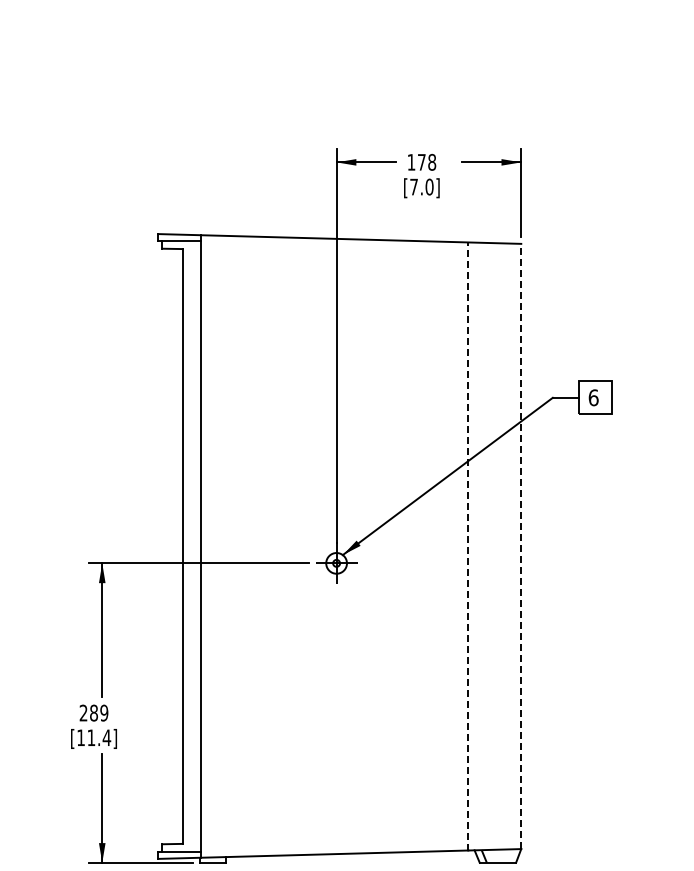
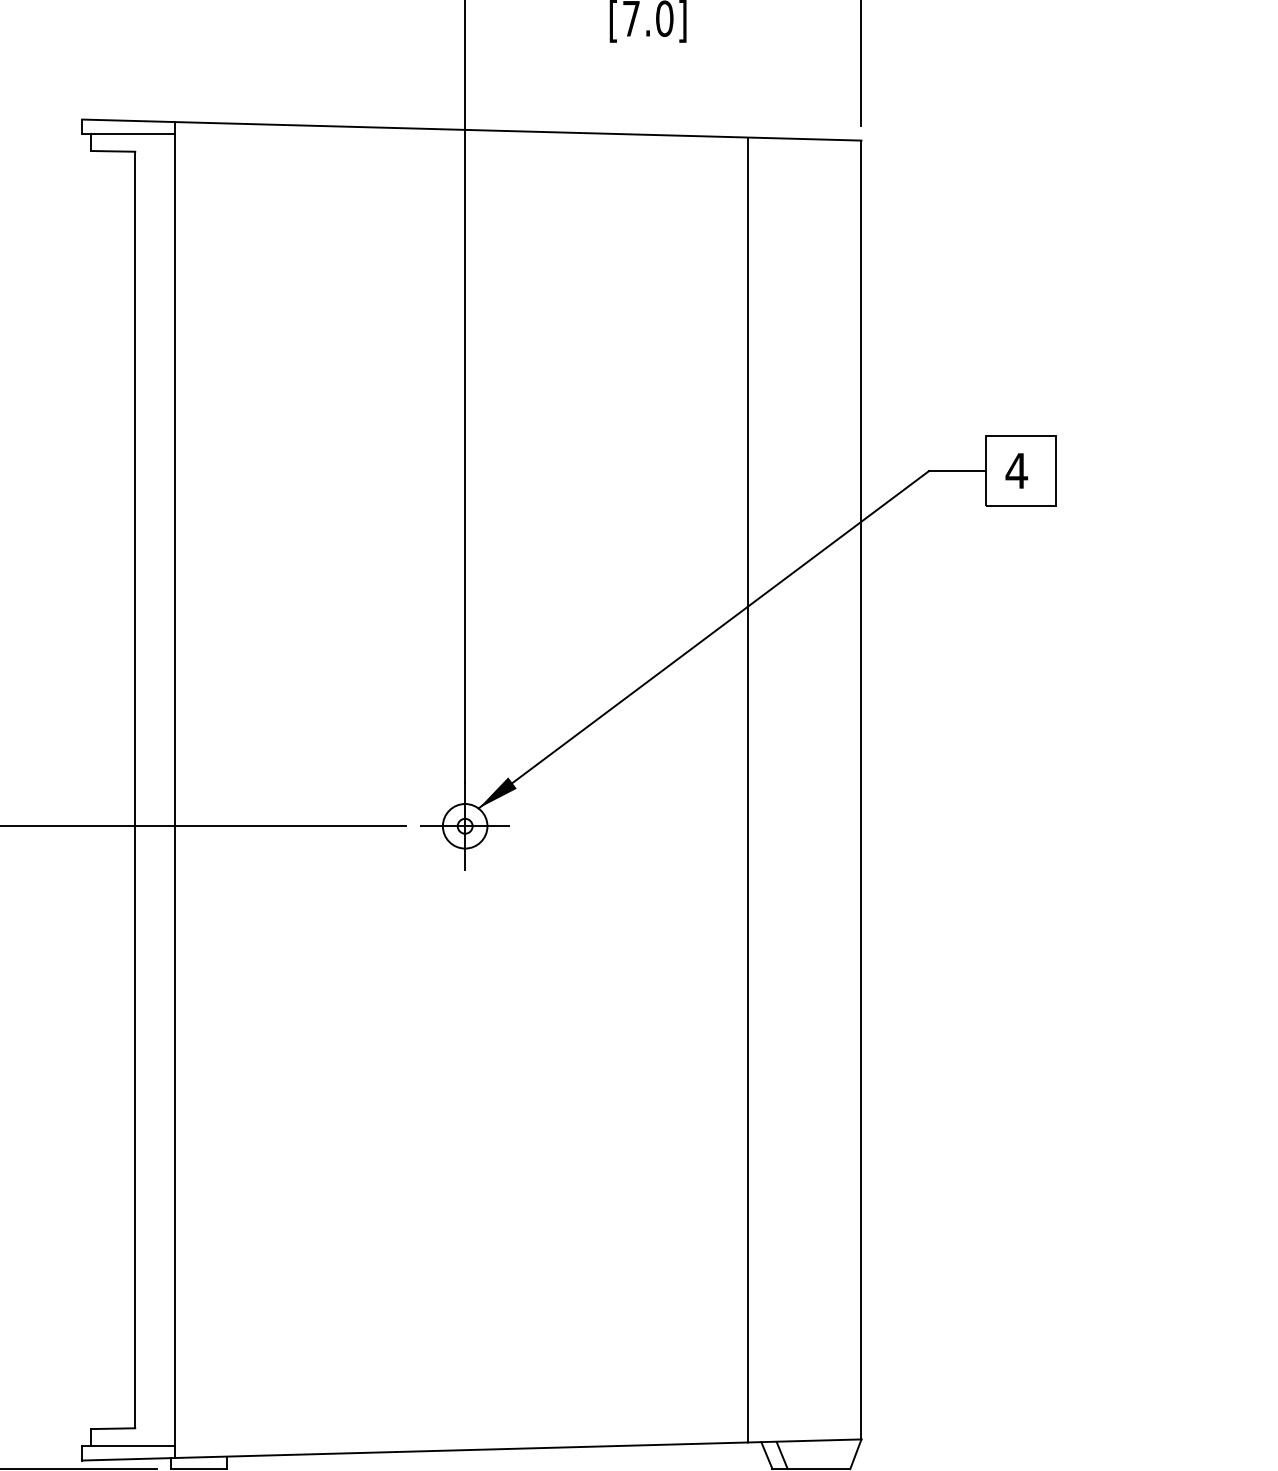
text: (593, 397) -> (1016, 470), 6 -> 4
line: (468, 545) -> (748, 787), dashed -> solid
line: (521, 546) -> (861, 790), dashed -> solid

